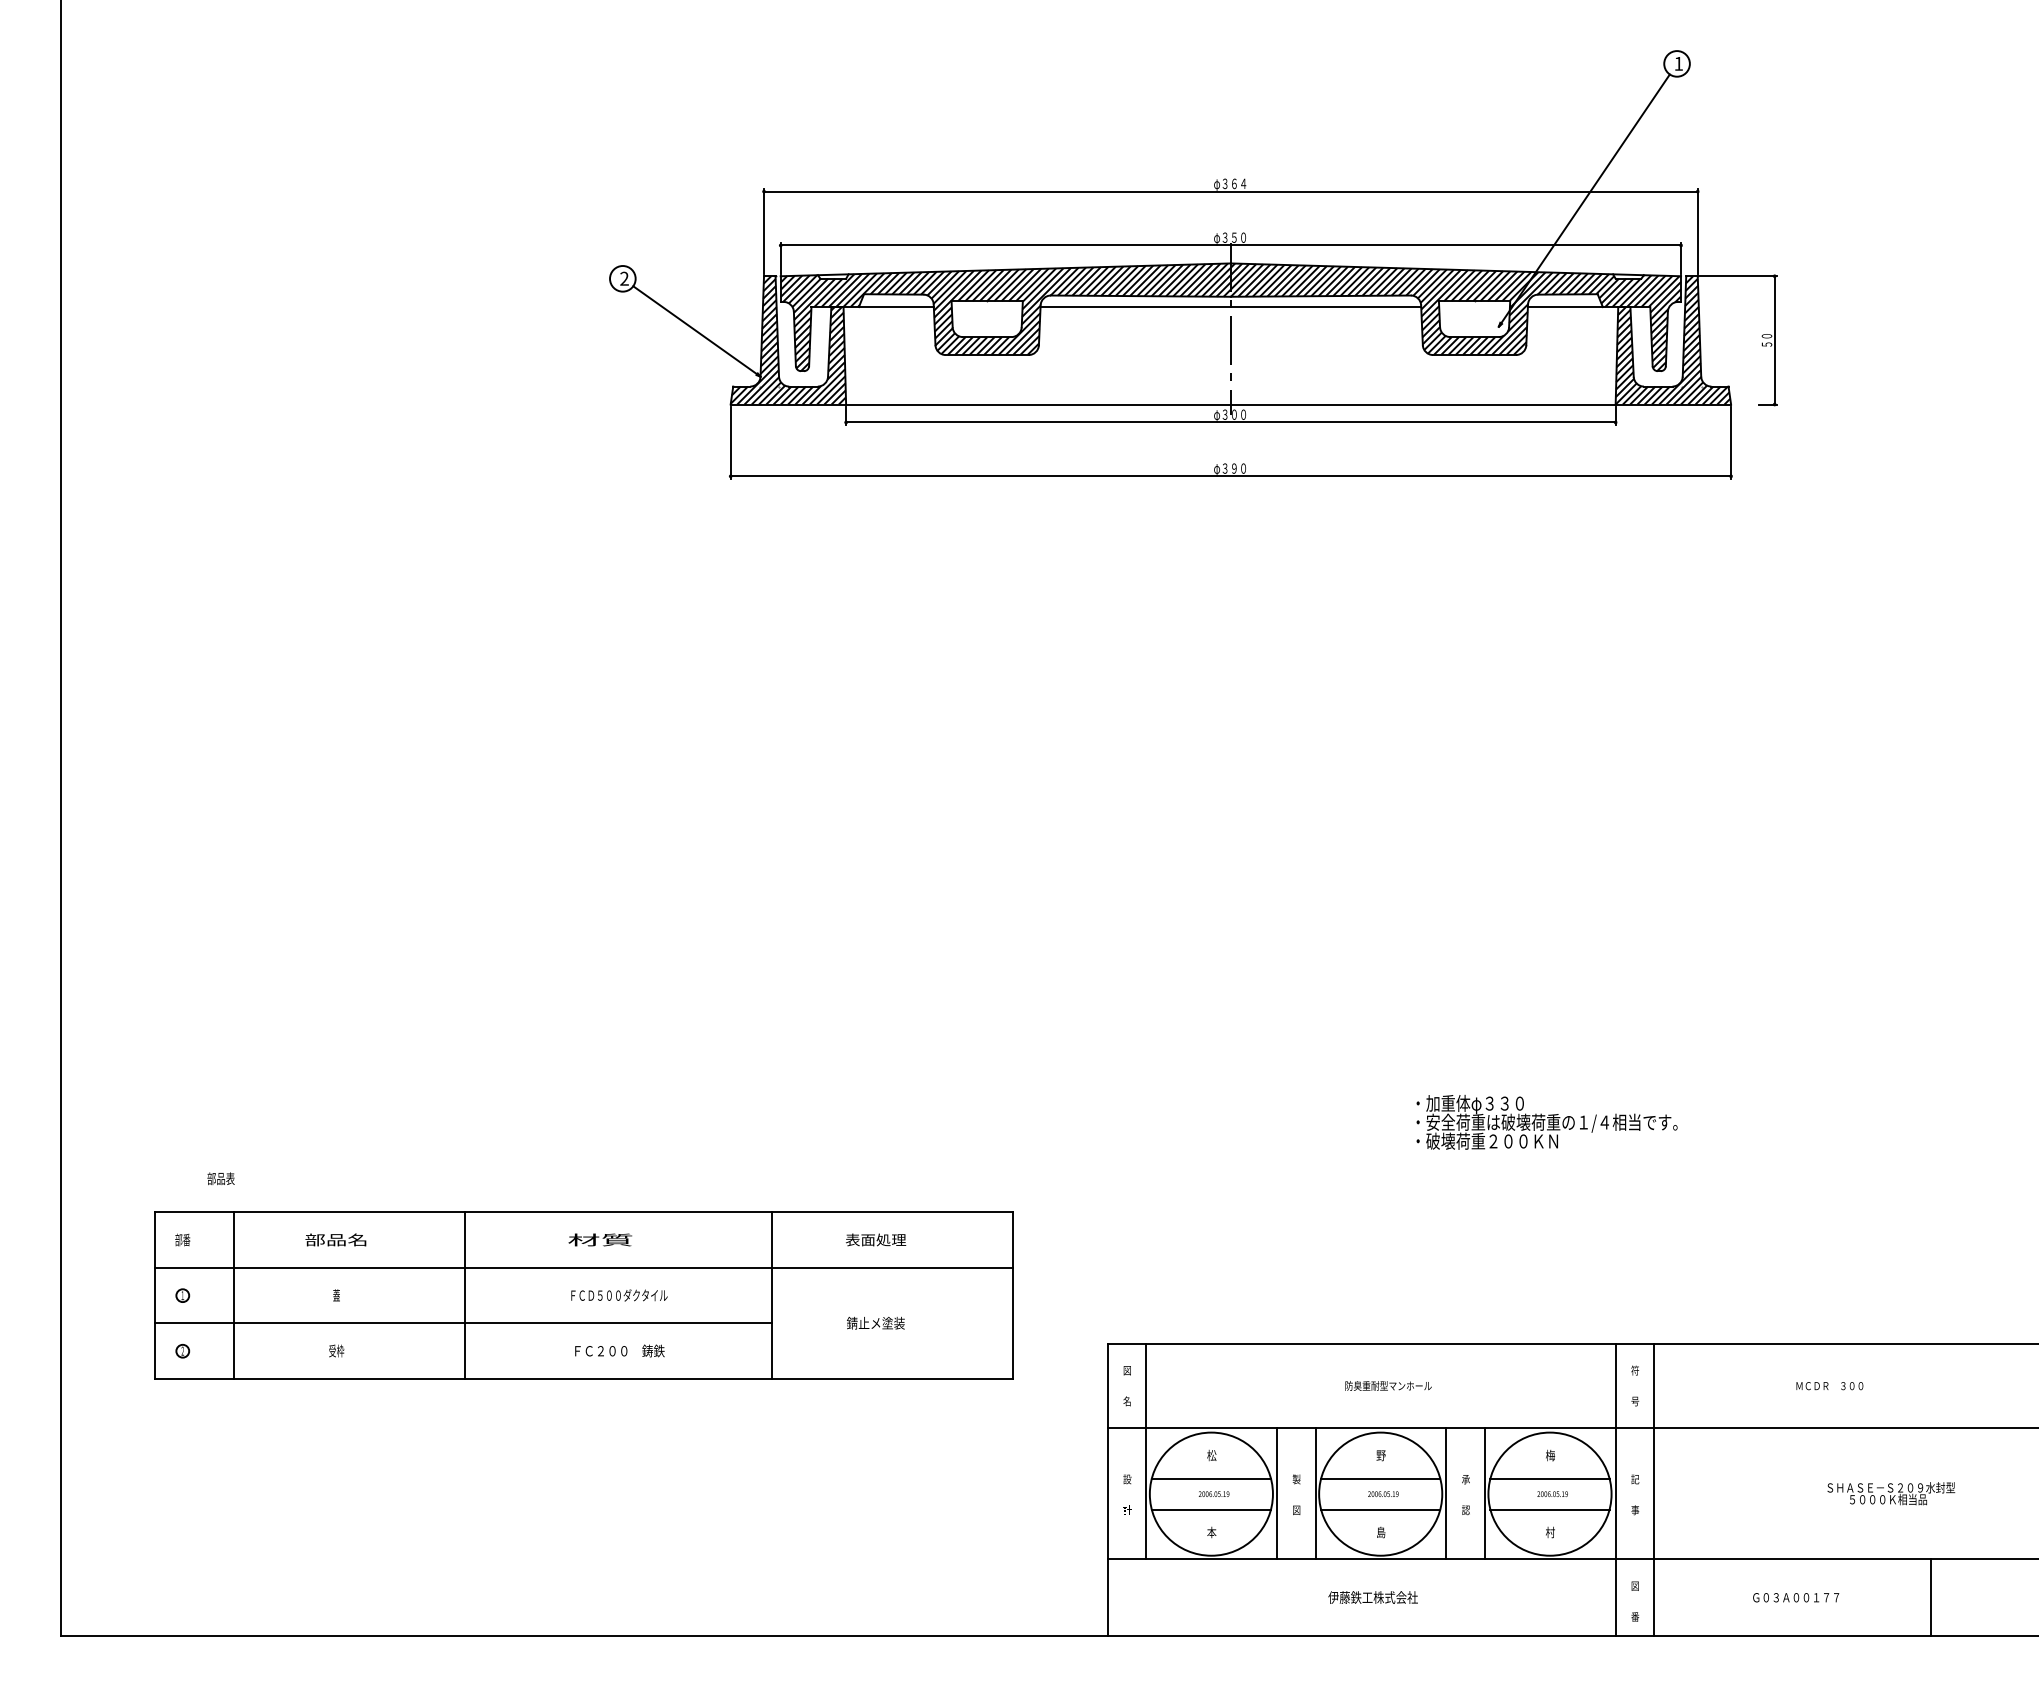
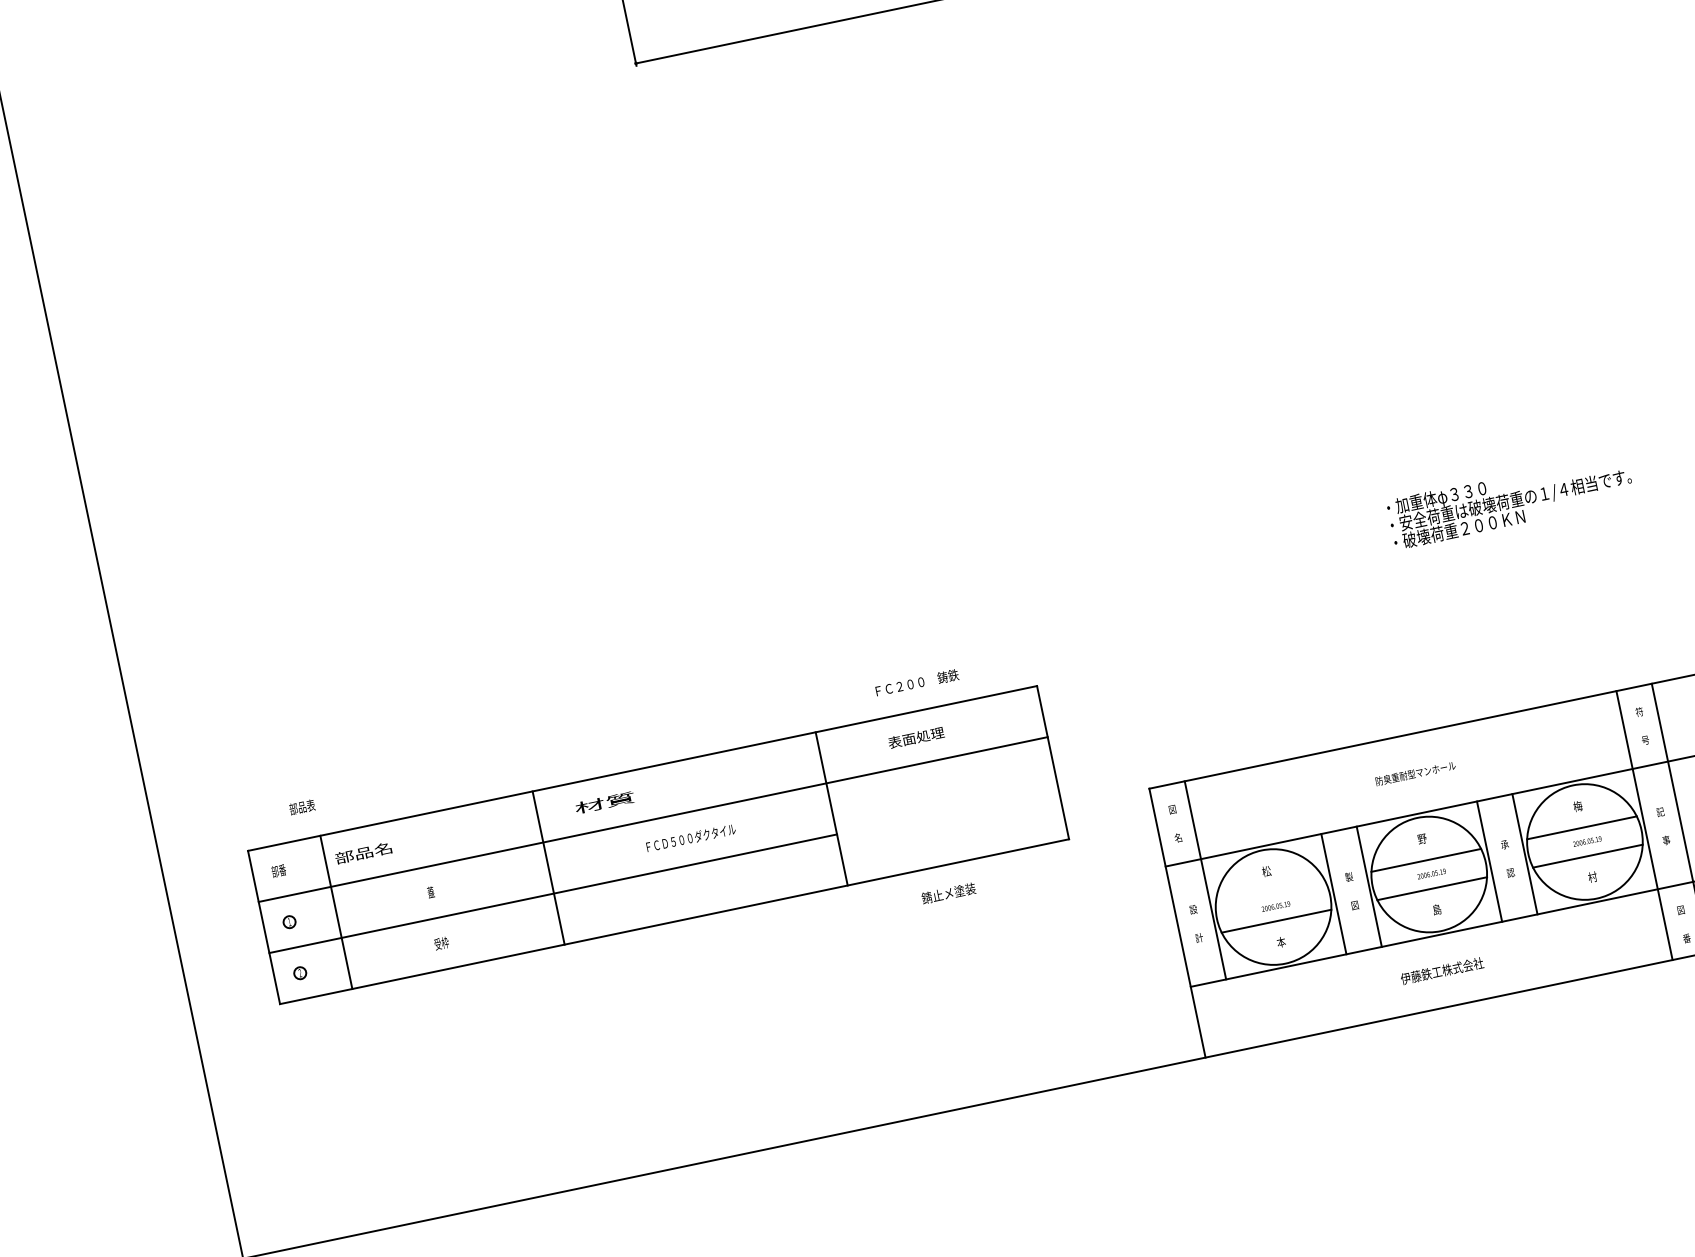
text: (335, 1239) -> (363, 852), moved
text: (599, 1239) -> (604, 802), moved
text: (875, 1322) -> (948, 892), moved
text: (619, 1350) -> (916, 682), moved
line: (1211, 1478) -> (1270, 892), removed

